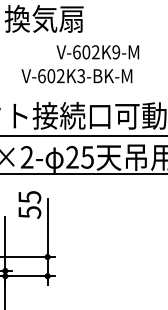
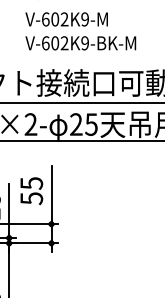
text: (97, 52) -> (66, 19), moved
text: (81, 76) -> (85, 43), V-602K3-BK-M -> V-602K9-BK-M
text: (29, 204) -> (31, 190), moved

